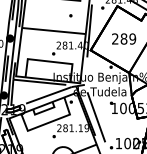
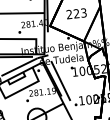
text: (128, 38) -> (80, 12), 289 -> 223

